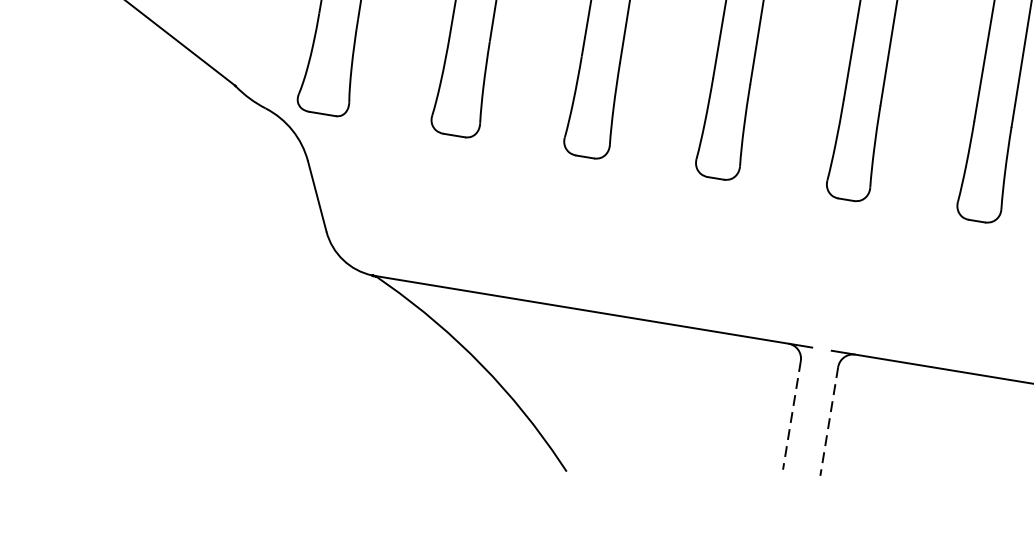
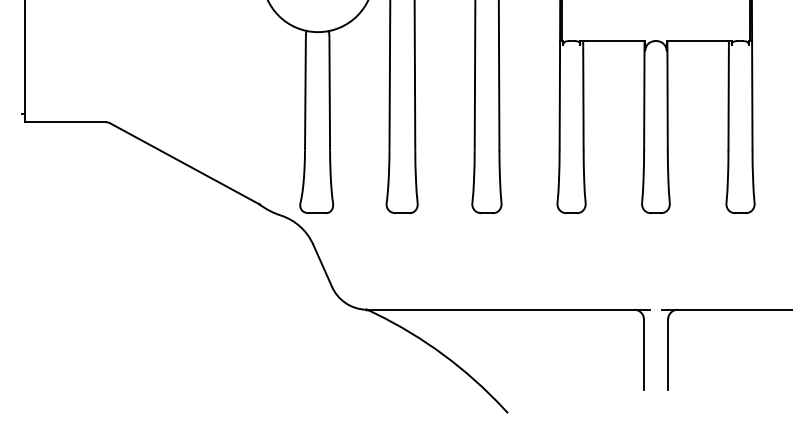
line: (790, 416) -> (643, 355), dashed -> solid
line: (829, 423) -> (668, 355), dashed -> solid

